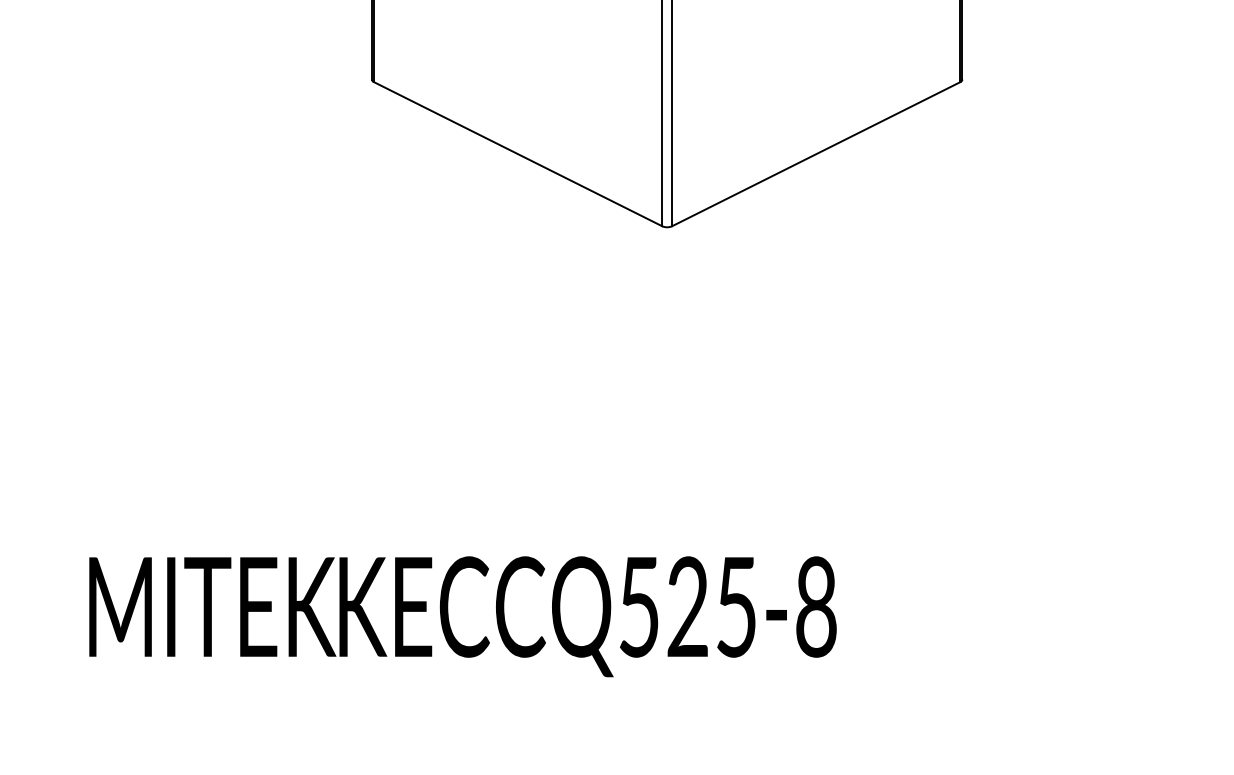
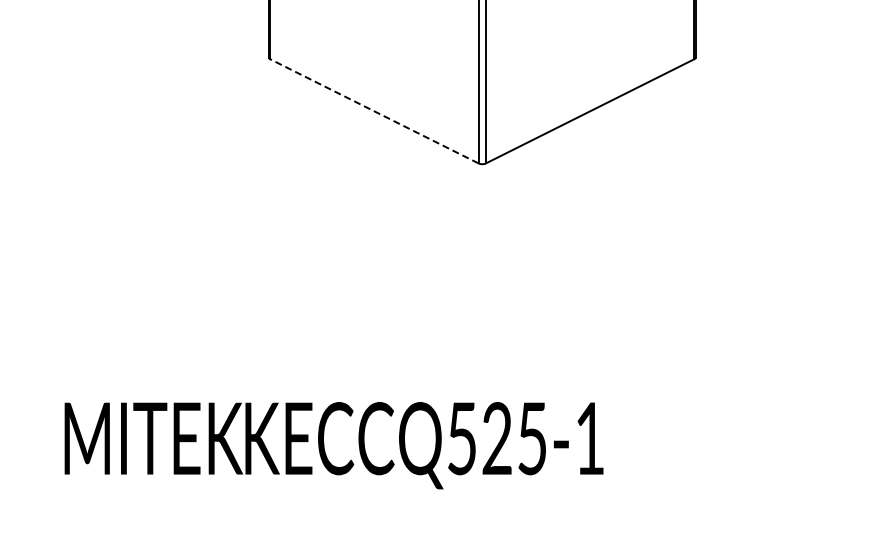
line: (516, 154) -> (373, 111), solid -> dashed
text: (815, 606) -> (589, 438), KECCQ525-8 -> KECCQ525-1

